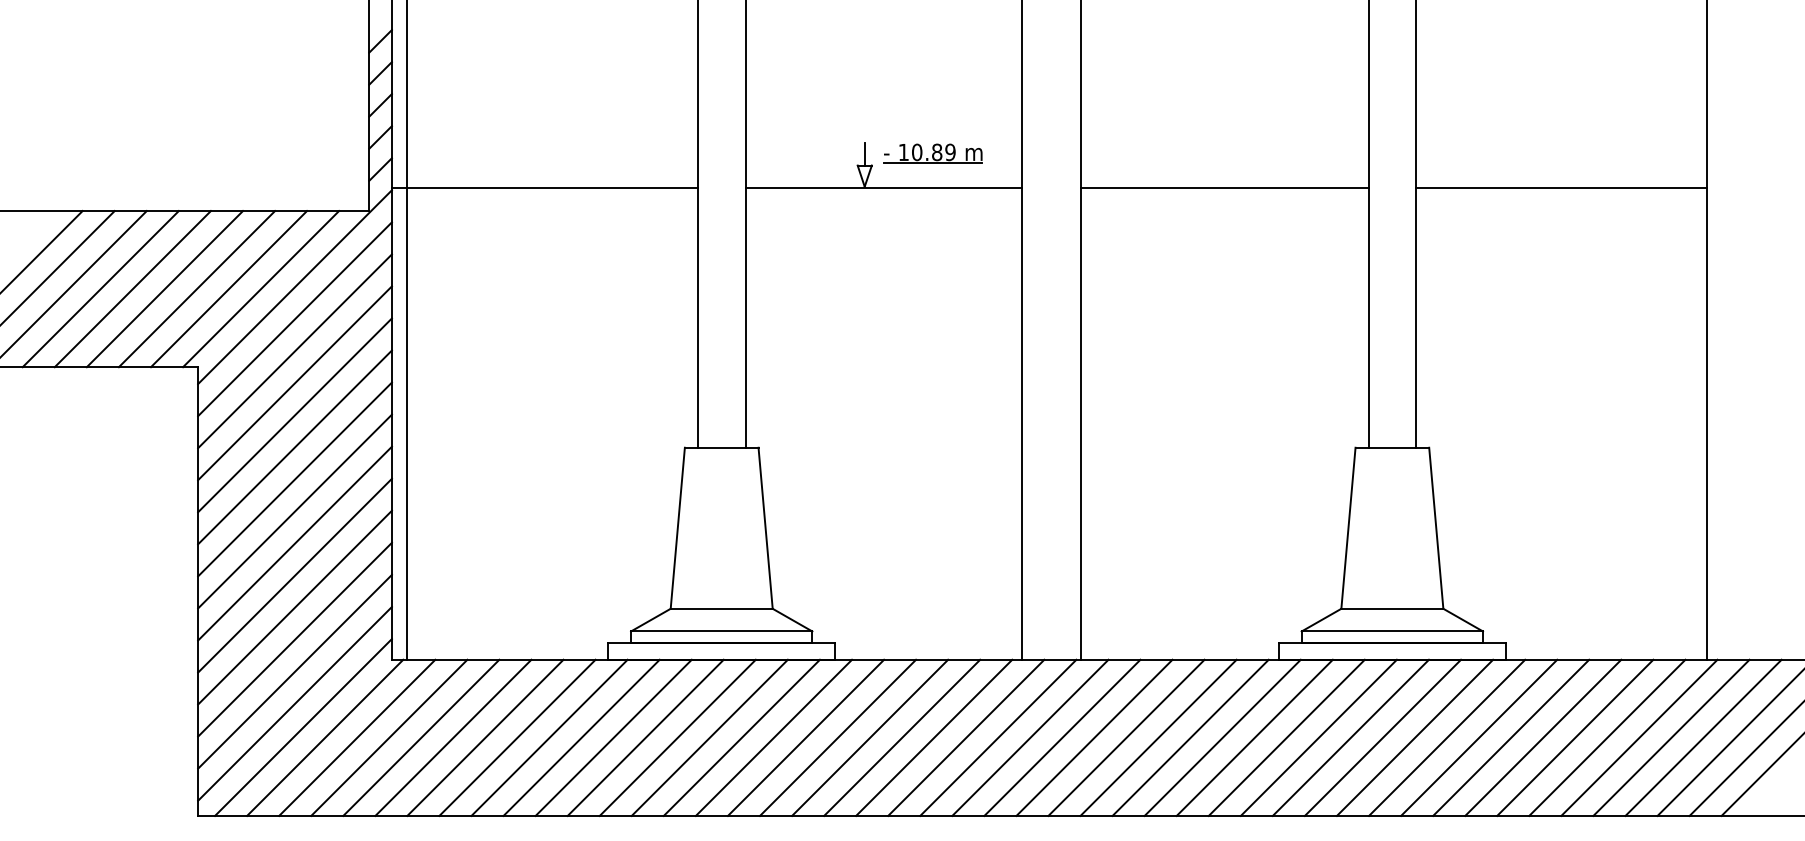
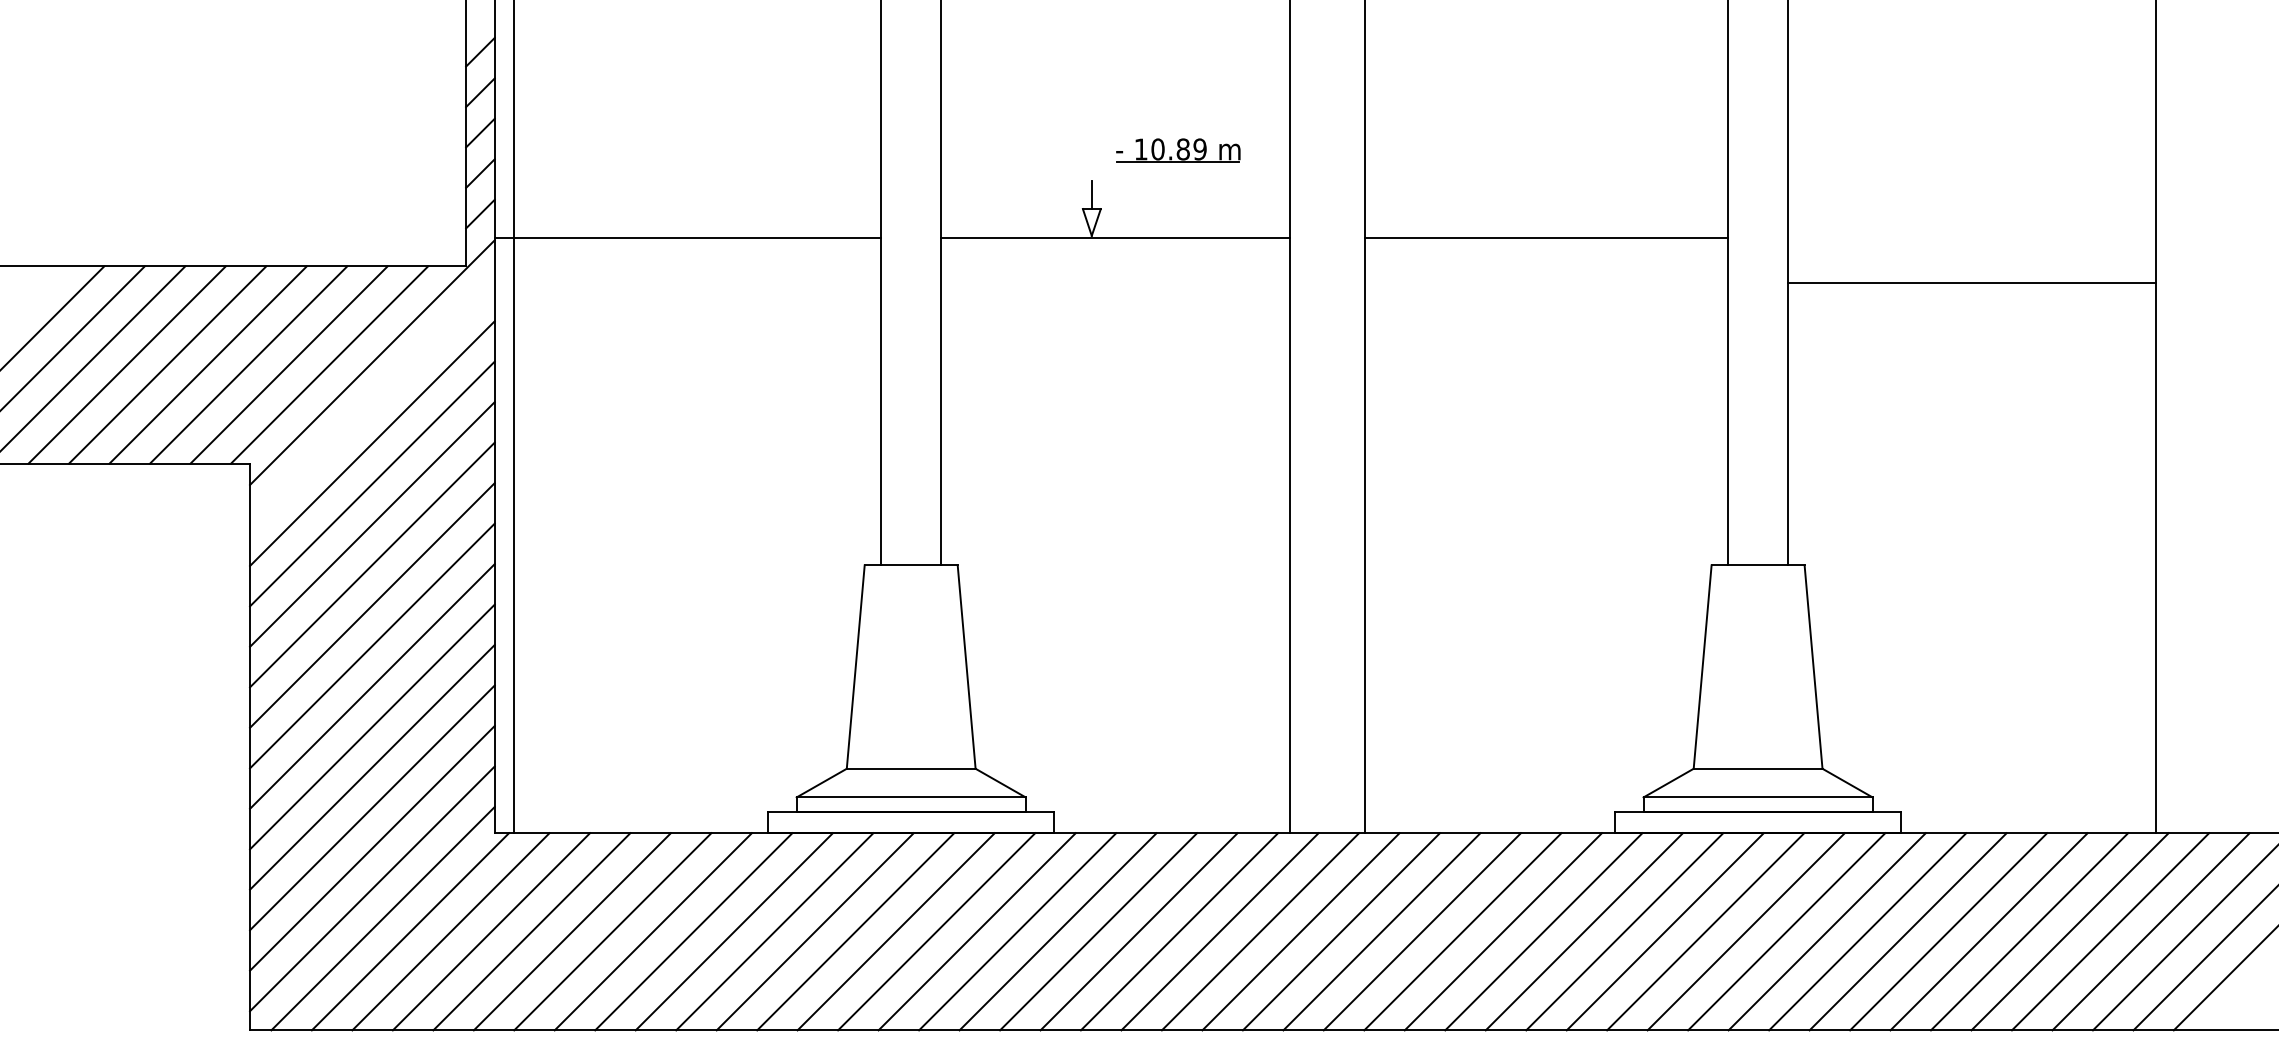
part: (933, 153) -> (1178, 150), moved
line: (1561, 188) -> (1971, 282), moved
line: (295, 318) -> (372, 402), removed

